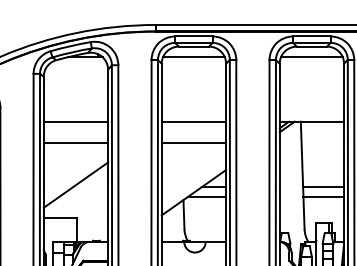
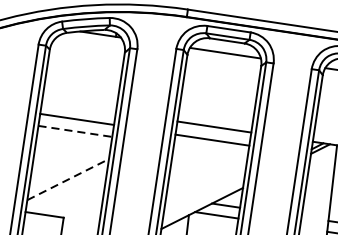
line: (75, 121) -> (76, 119), moved
line: (76, 143) -> (75, 131), solid -> dashed
line: (193, 143) -> (211, 140), moved
line: (76, 184) -> (68, 178), solid -> dashed

